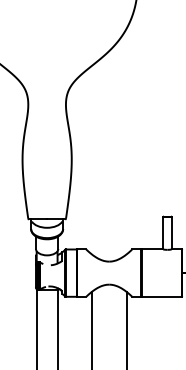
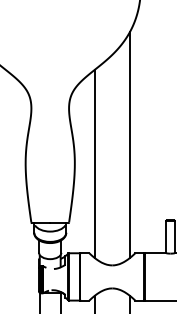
line: (126, 141) -> (129, 145), added
line: (91, 159) -> (94, 163), added

